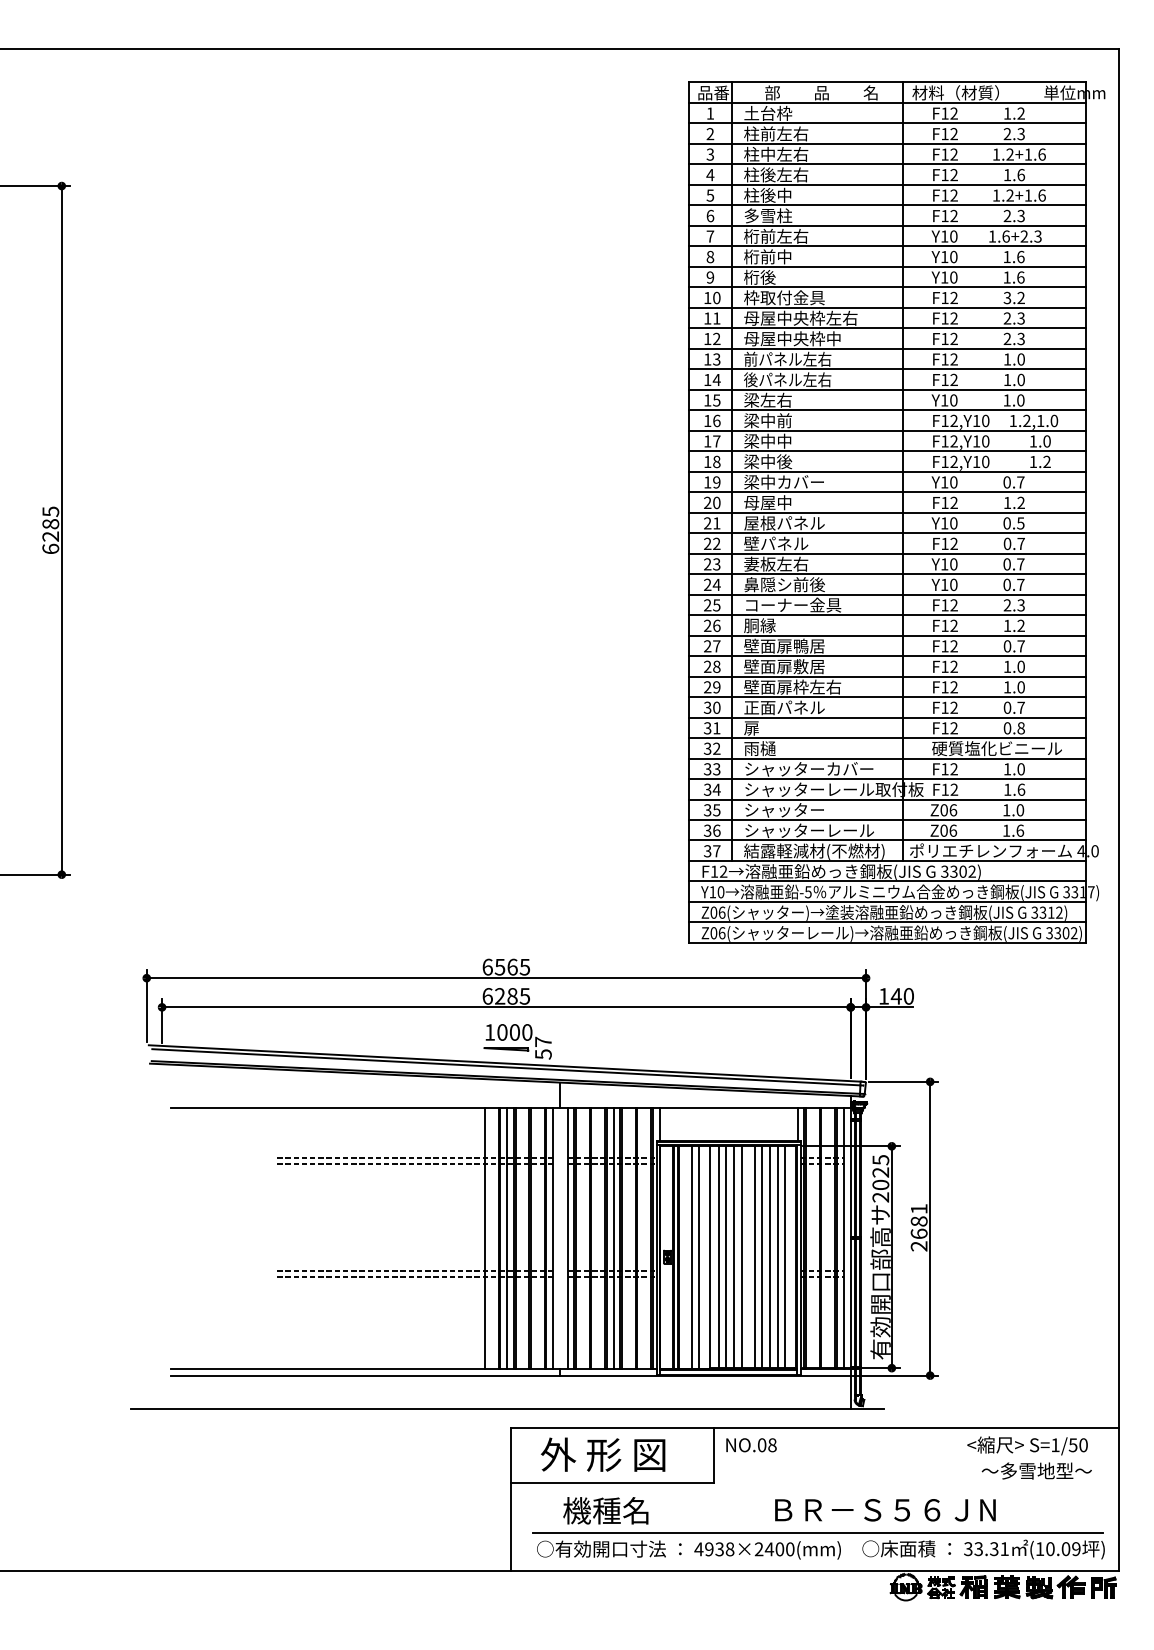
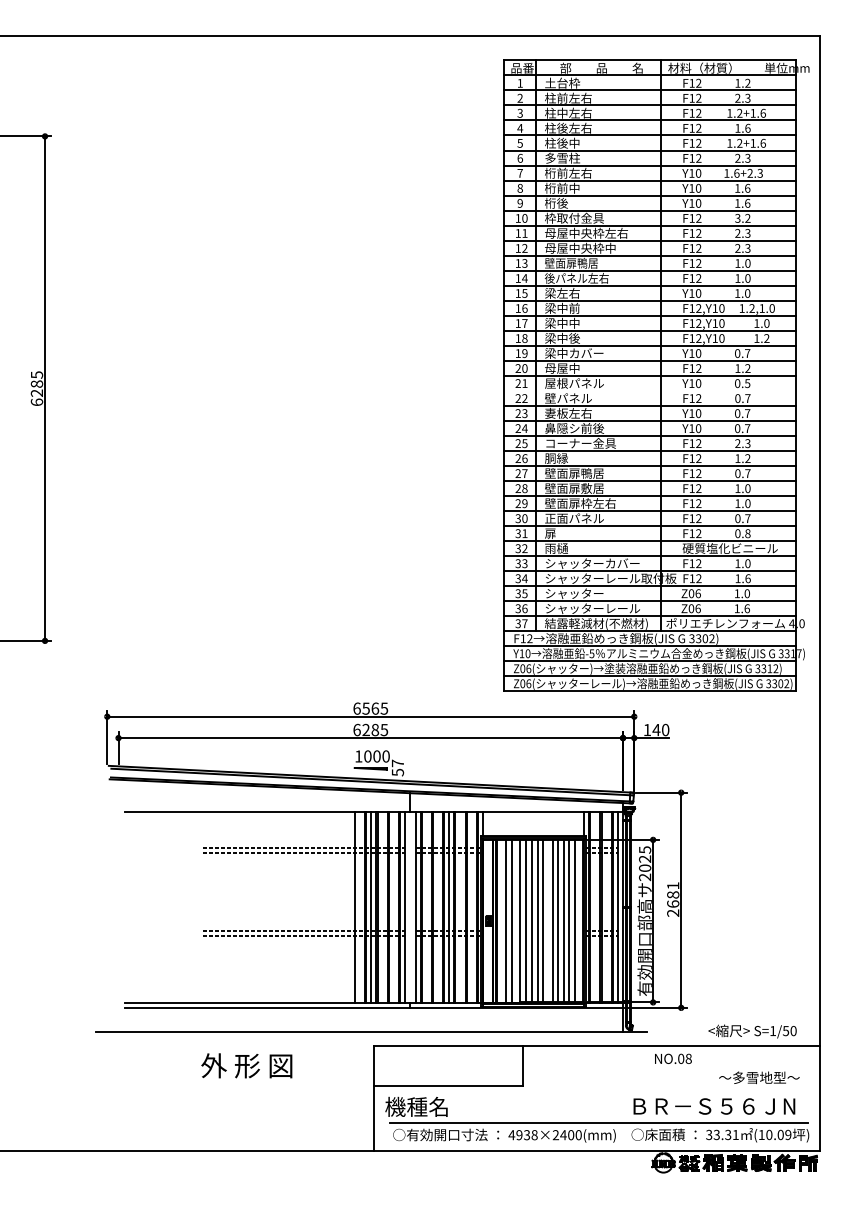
text: (787, 358) -> (576, 262), 前パネル左右 -> 壁面扉鴨居
line: (887, 533) -> (649, 390), removed
text: (751, 1445) -> (673, 1059), moved
text: (1027, 1445) -> (752, 1031), moved
text: (603, 1454) -> (247, 1065), moved
text: (605, 1510) -> (416, 1106), moved
text: (885, 1510) -> (714, 1106), moved

